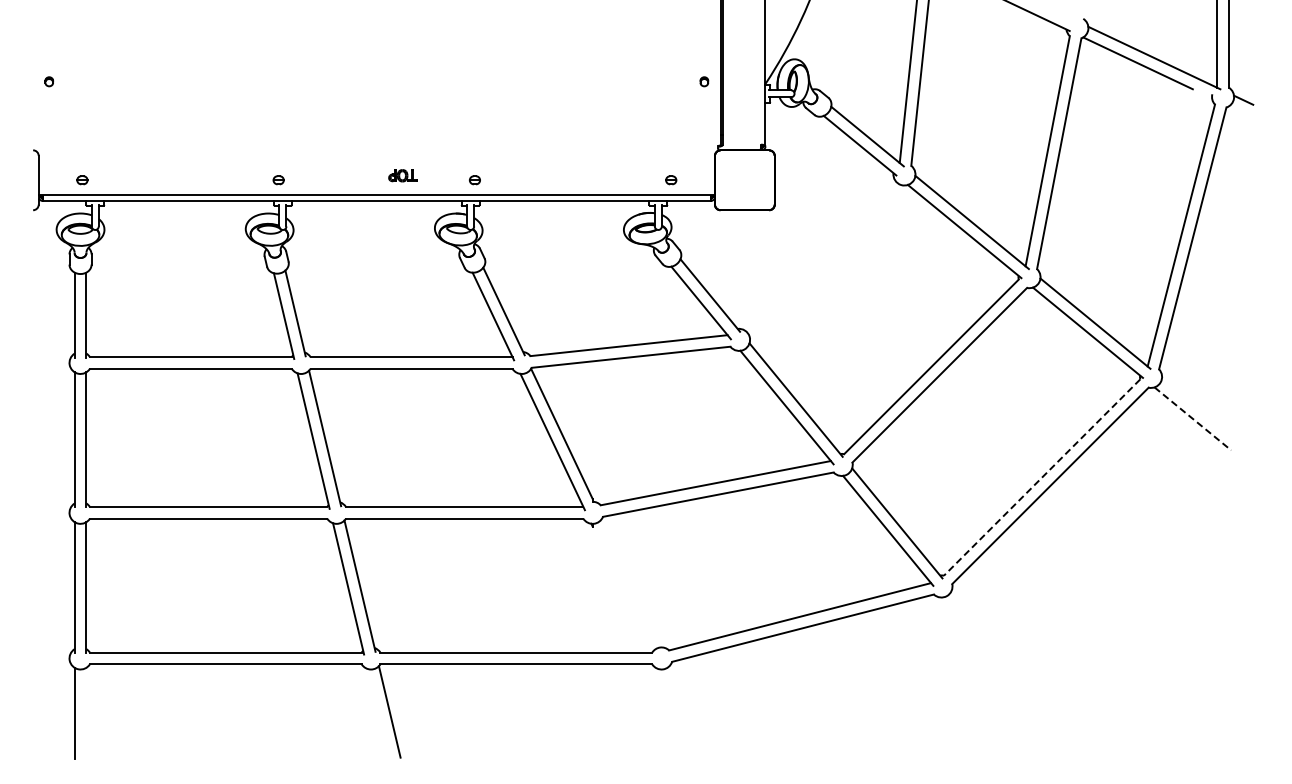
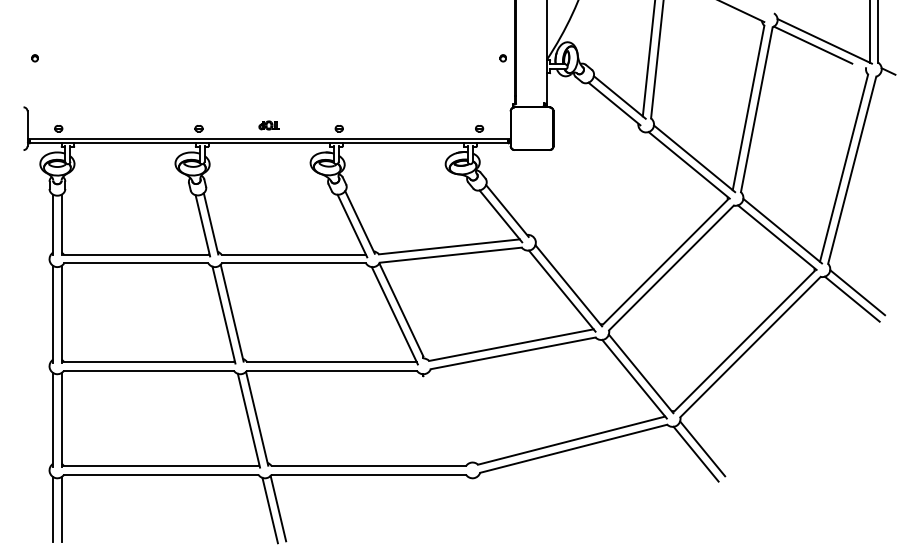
part: (402, 175) -> (268, 125), moved
line: (1200, 409) -> (857, 292), added
line: (1192, 418) -> (852, 298), dashed -> solid
line: (1042, 477) -> (744, 341), dashed -> solid
line: (982, 628) -> (701, 449), added
line: (973, 635) -> (695, 454), added
line: (86, 713) -> (61, 509), added
line: (378, 714) -> (270, 510), added

